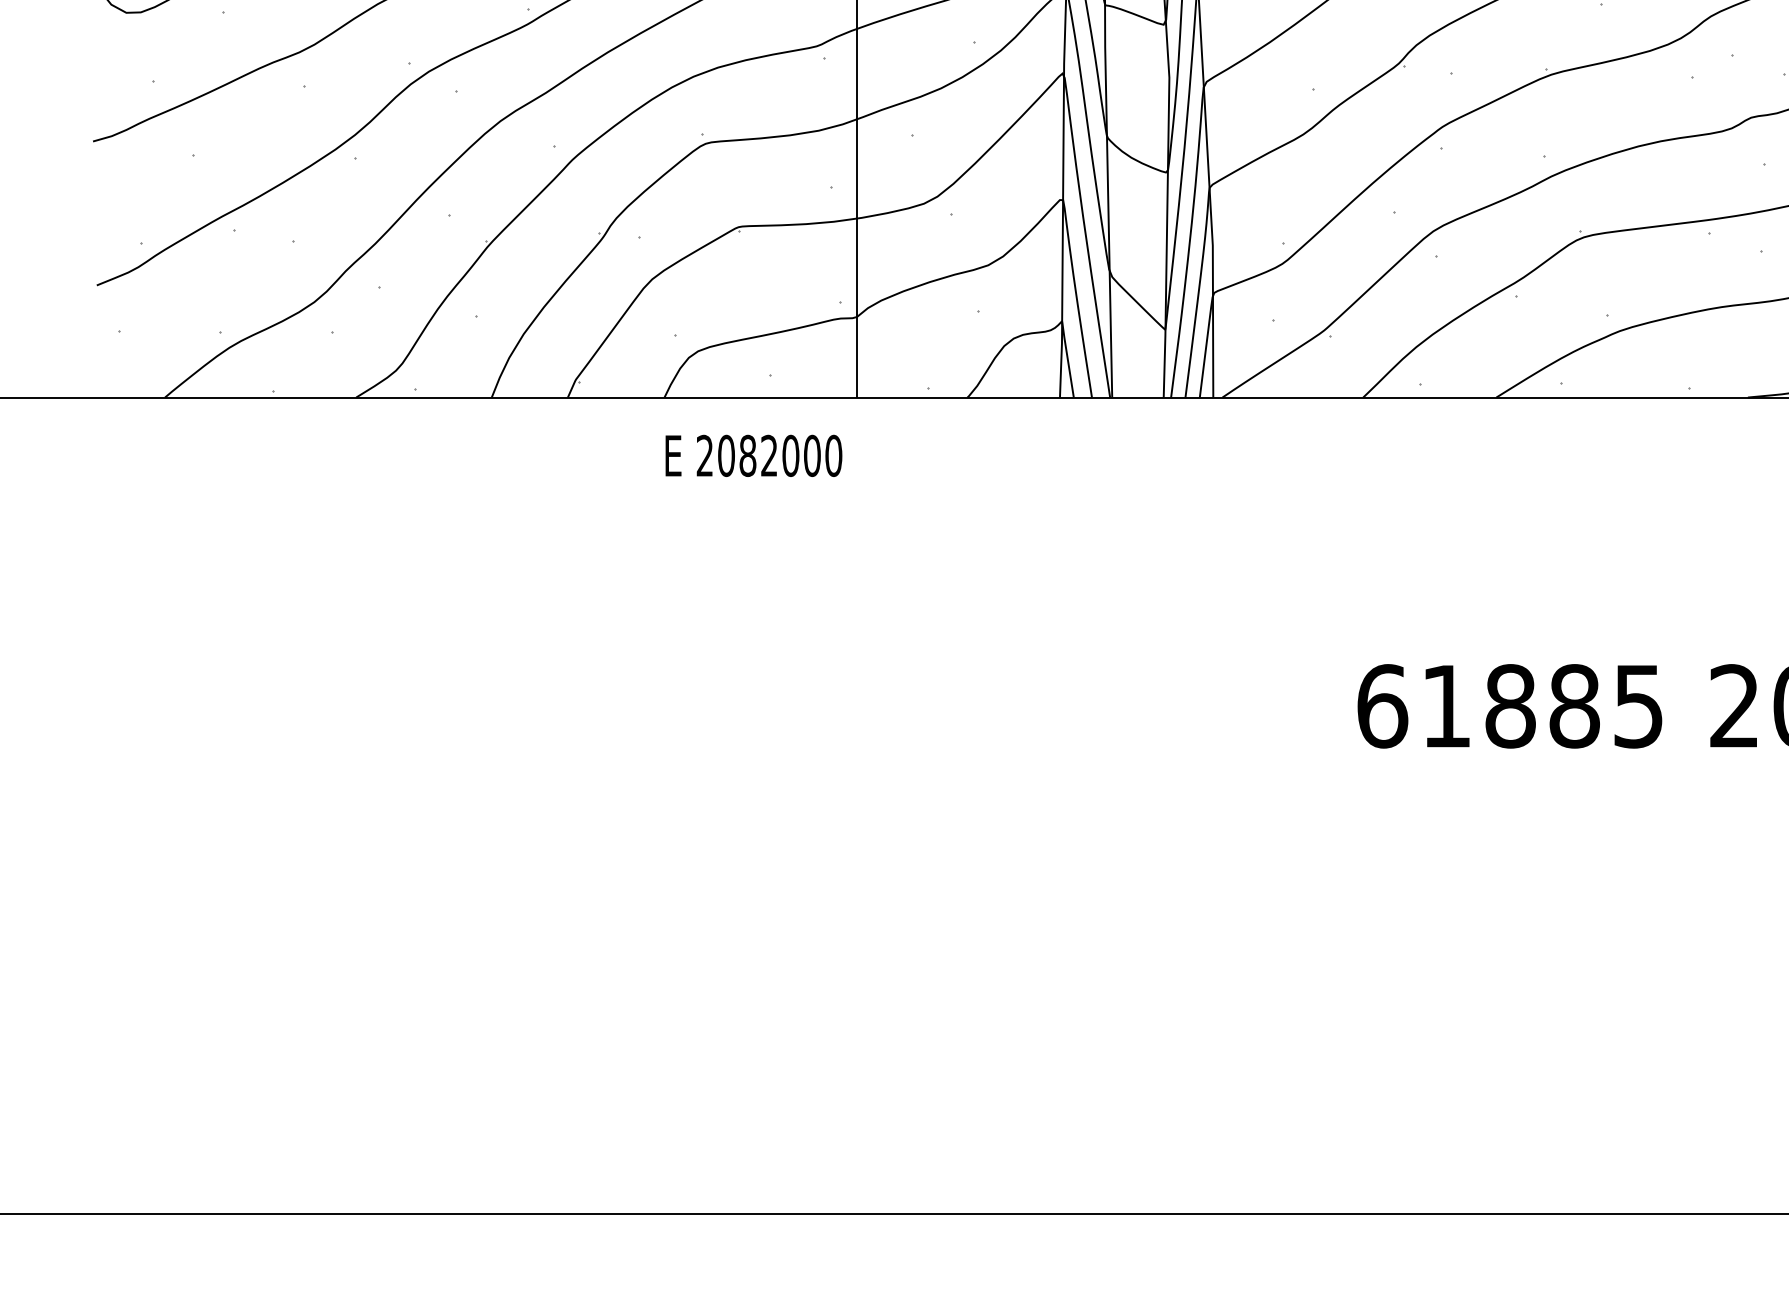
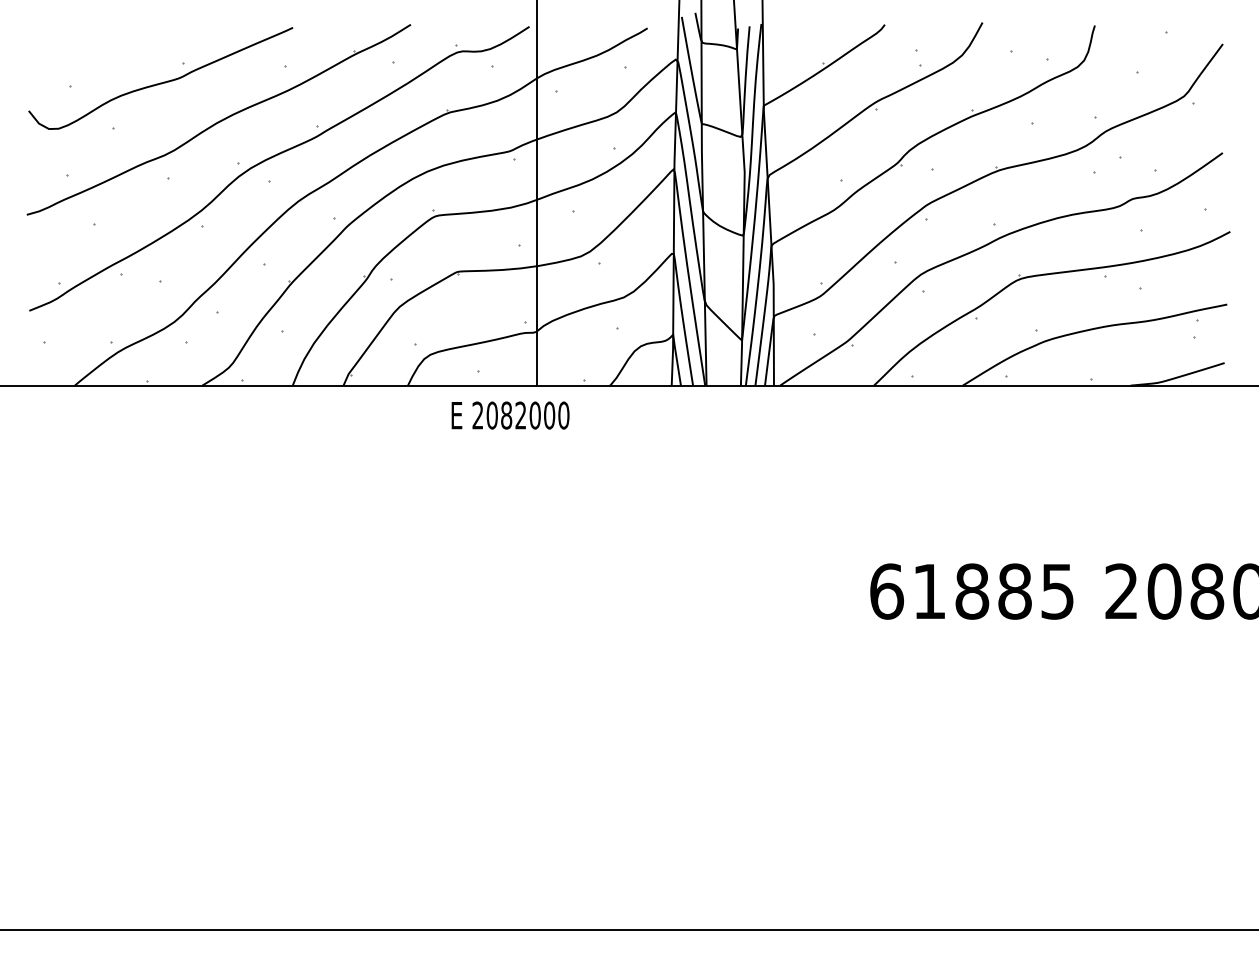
text: (753, 455) -> (510, 415), moved

